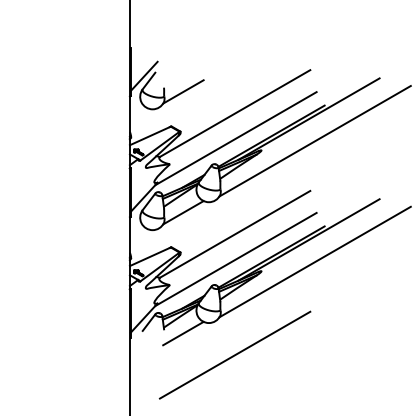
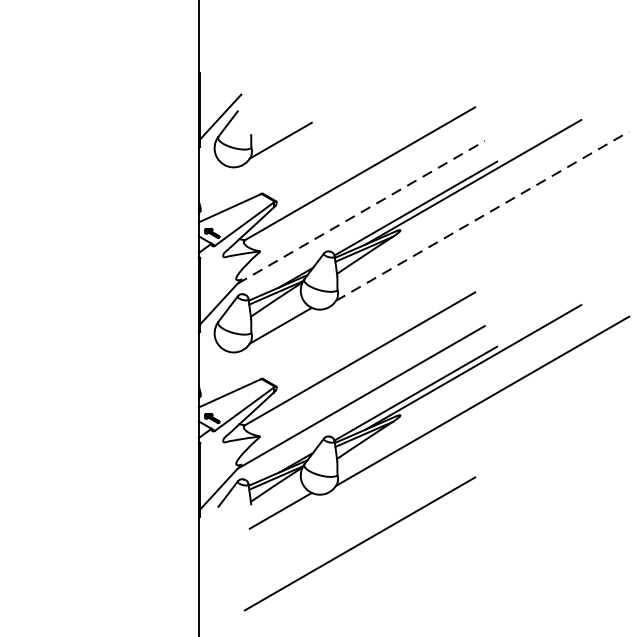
line: (236, 138) -> (362, 212), solid -> dashed
line: (315, 141) -> (483, 216), solid -> dashed

